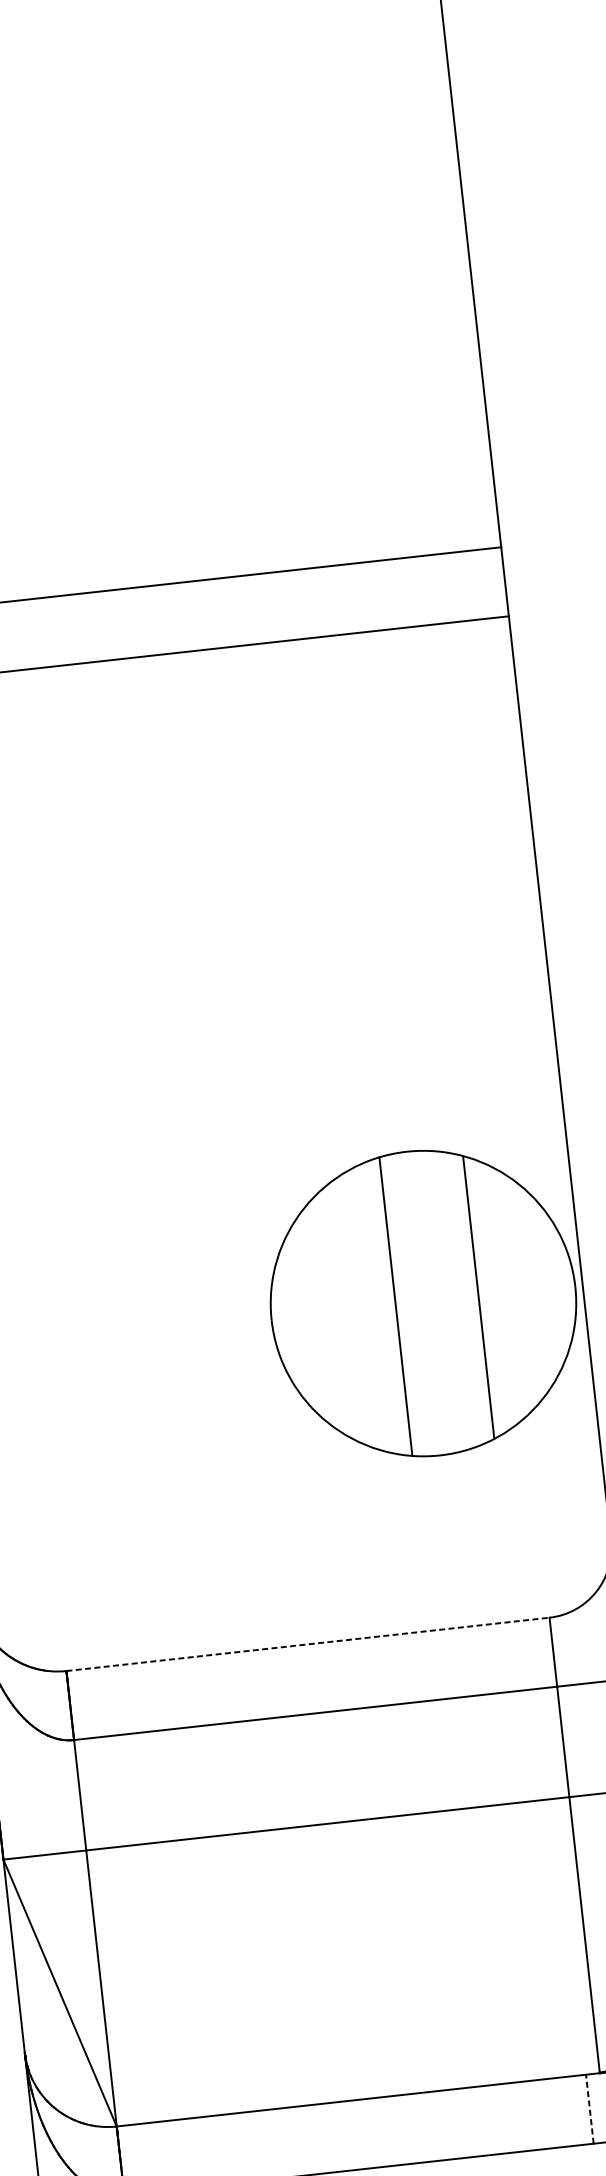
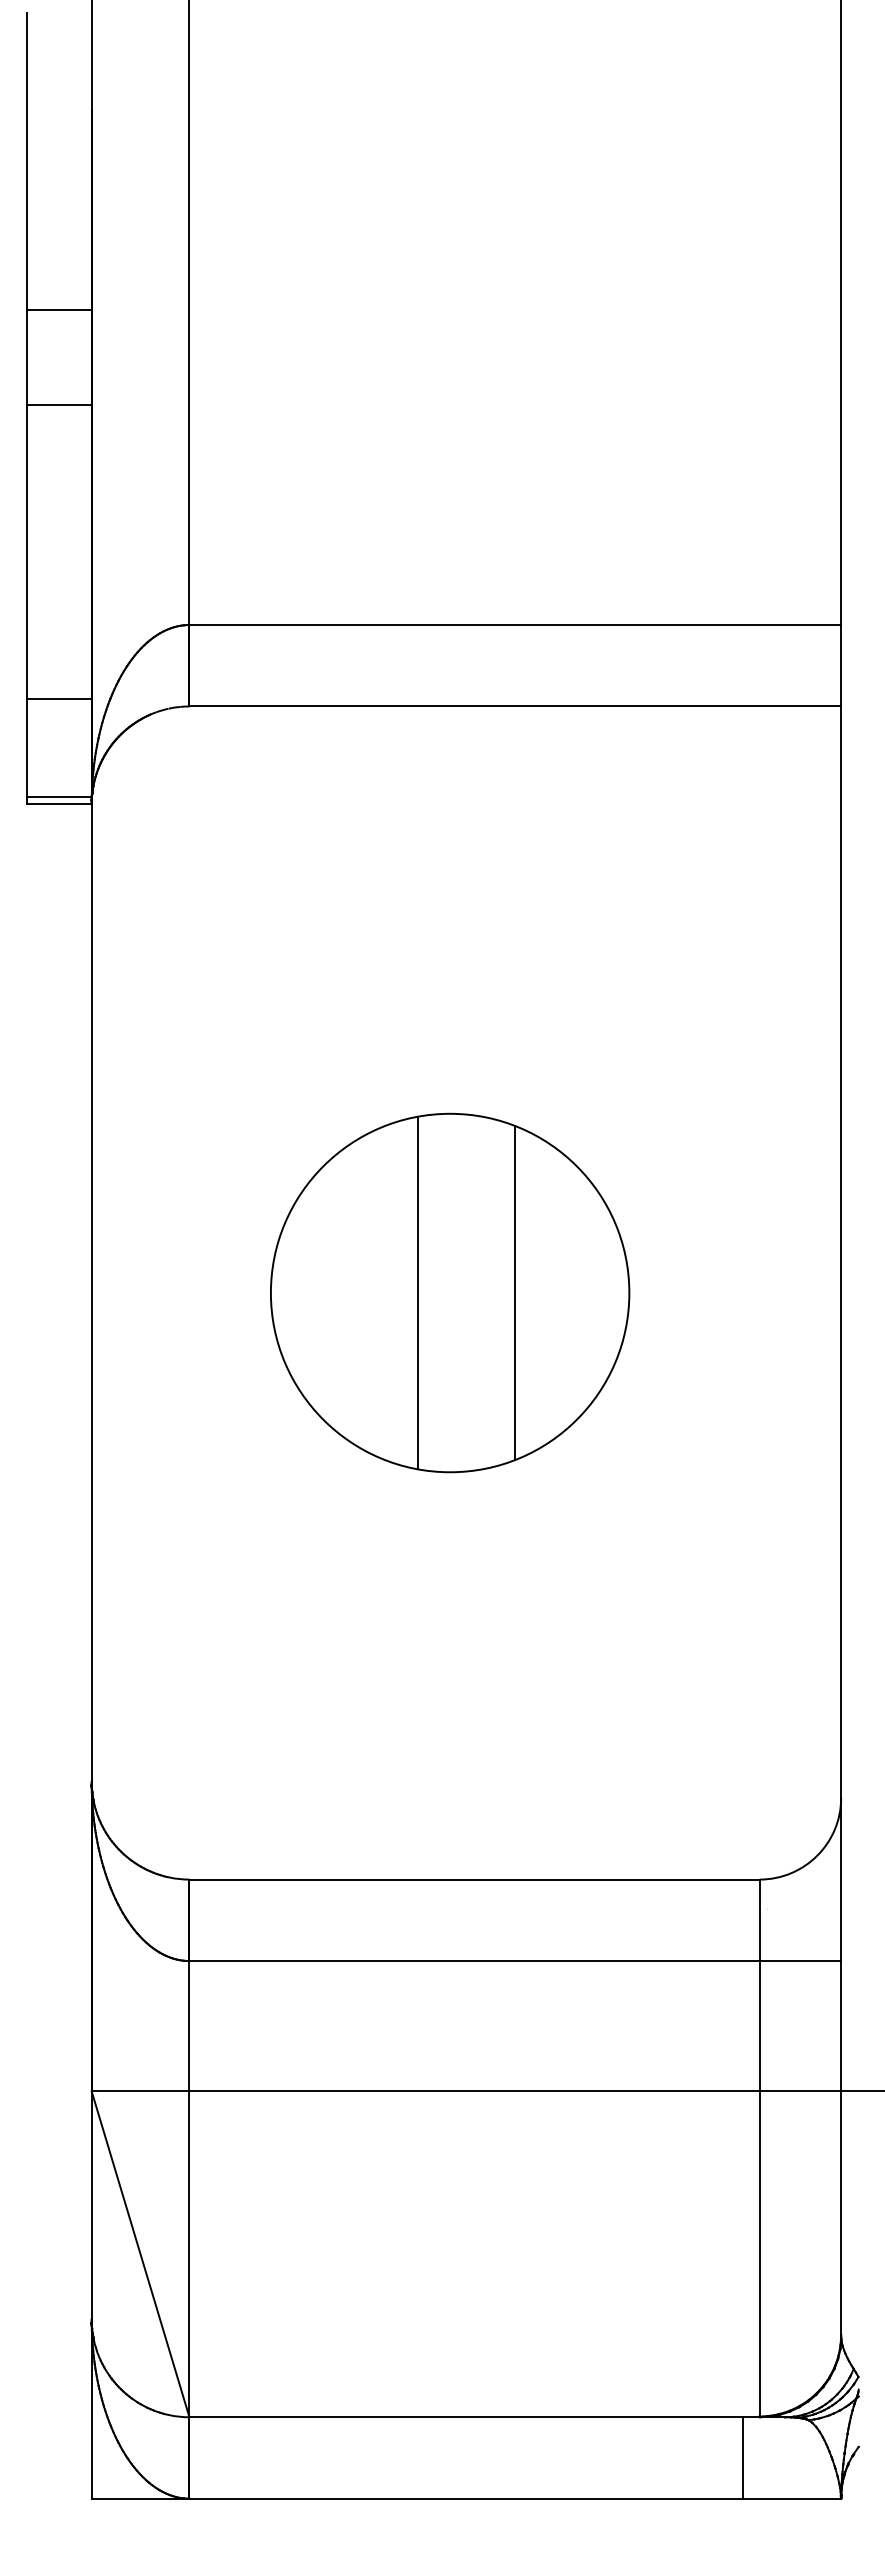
part: (423, 1303) -> (450, 1292), moved
line: (308, 1644) -> (475, 1879), dashed -> solid
line: (589, 2108) -> (743, 2457), dashed -> solid

